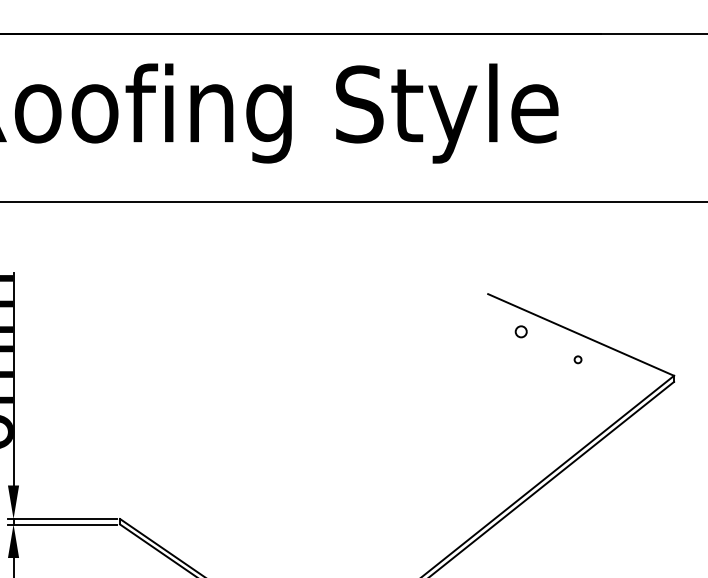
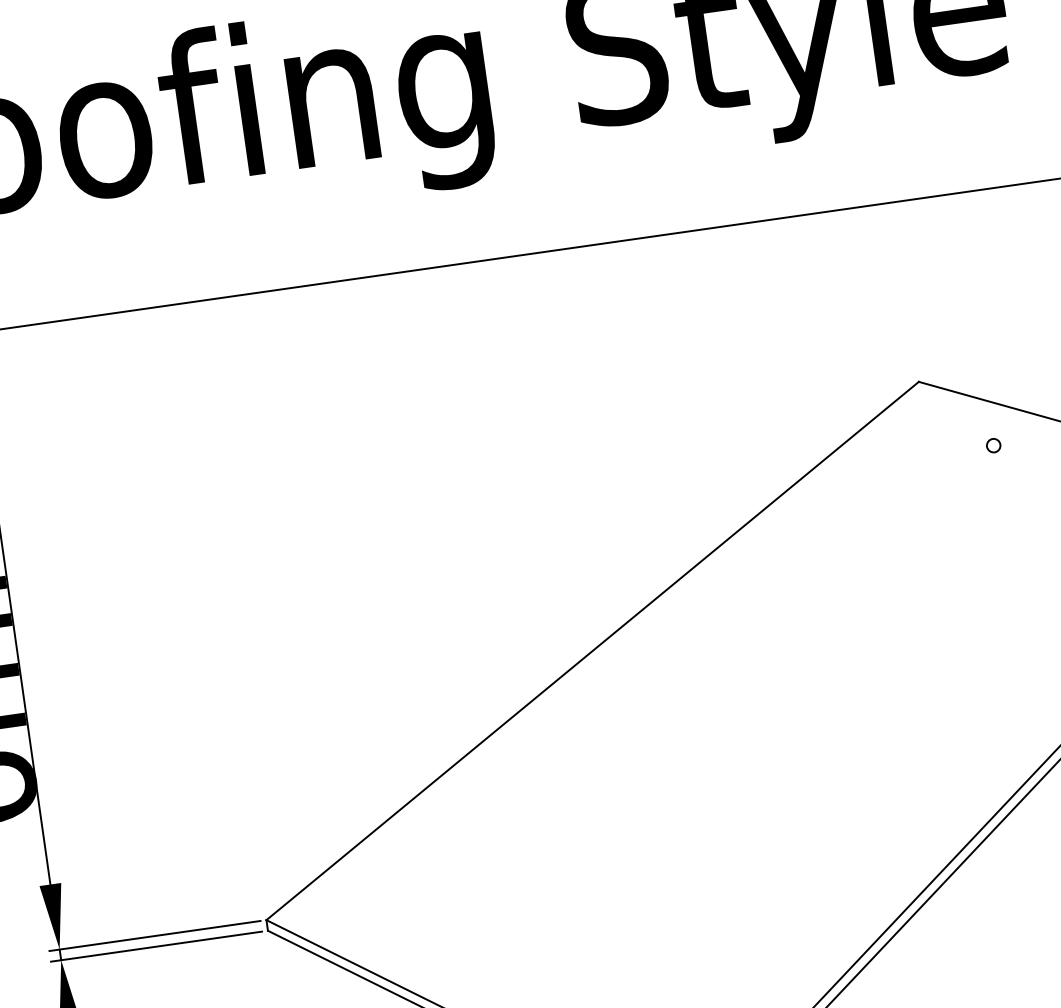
circle: (521, 331) -> (993, 445), size x0.62
line: (304, 406) -> (593, 650), added

